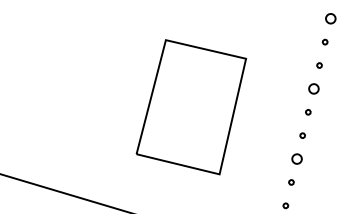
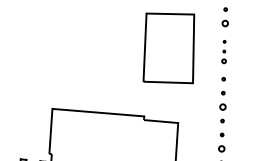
part: (190, 106) -> (168, 48), moved
part: (300, 135) -> (223, 51), size x0.7

